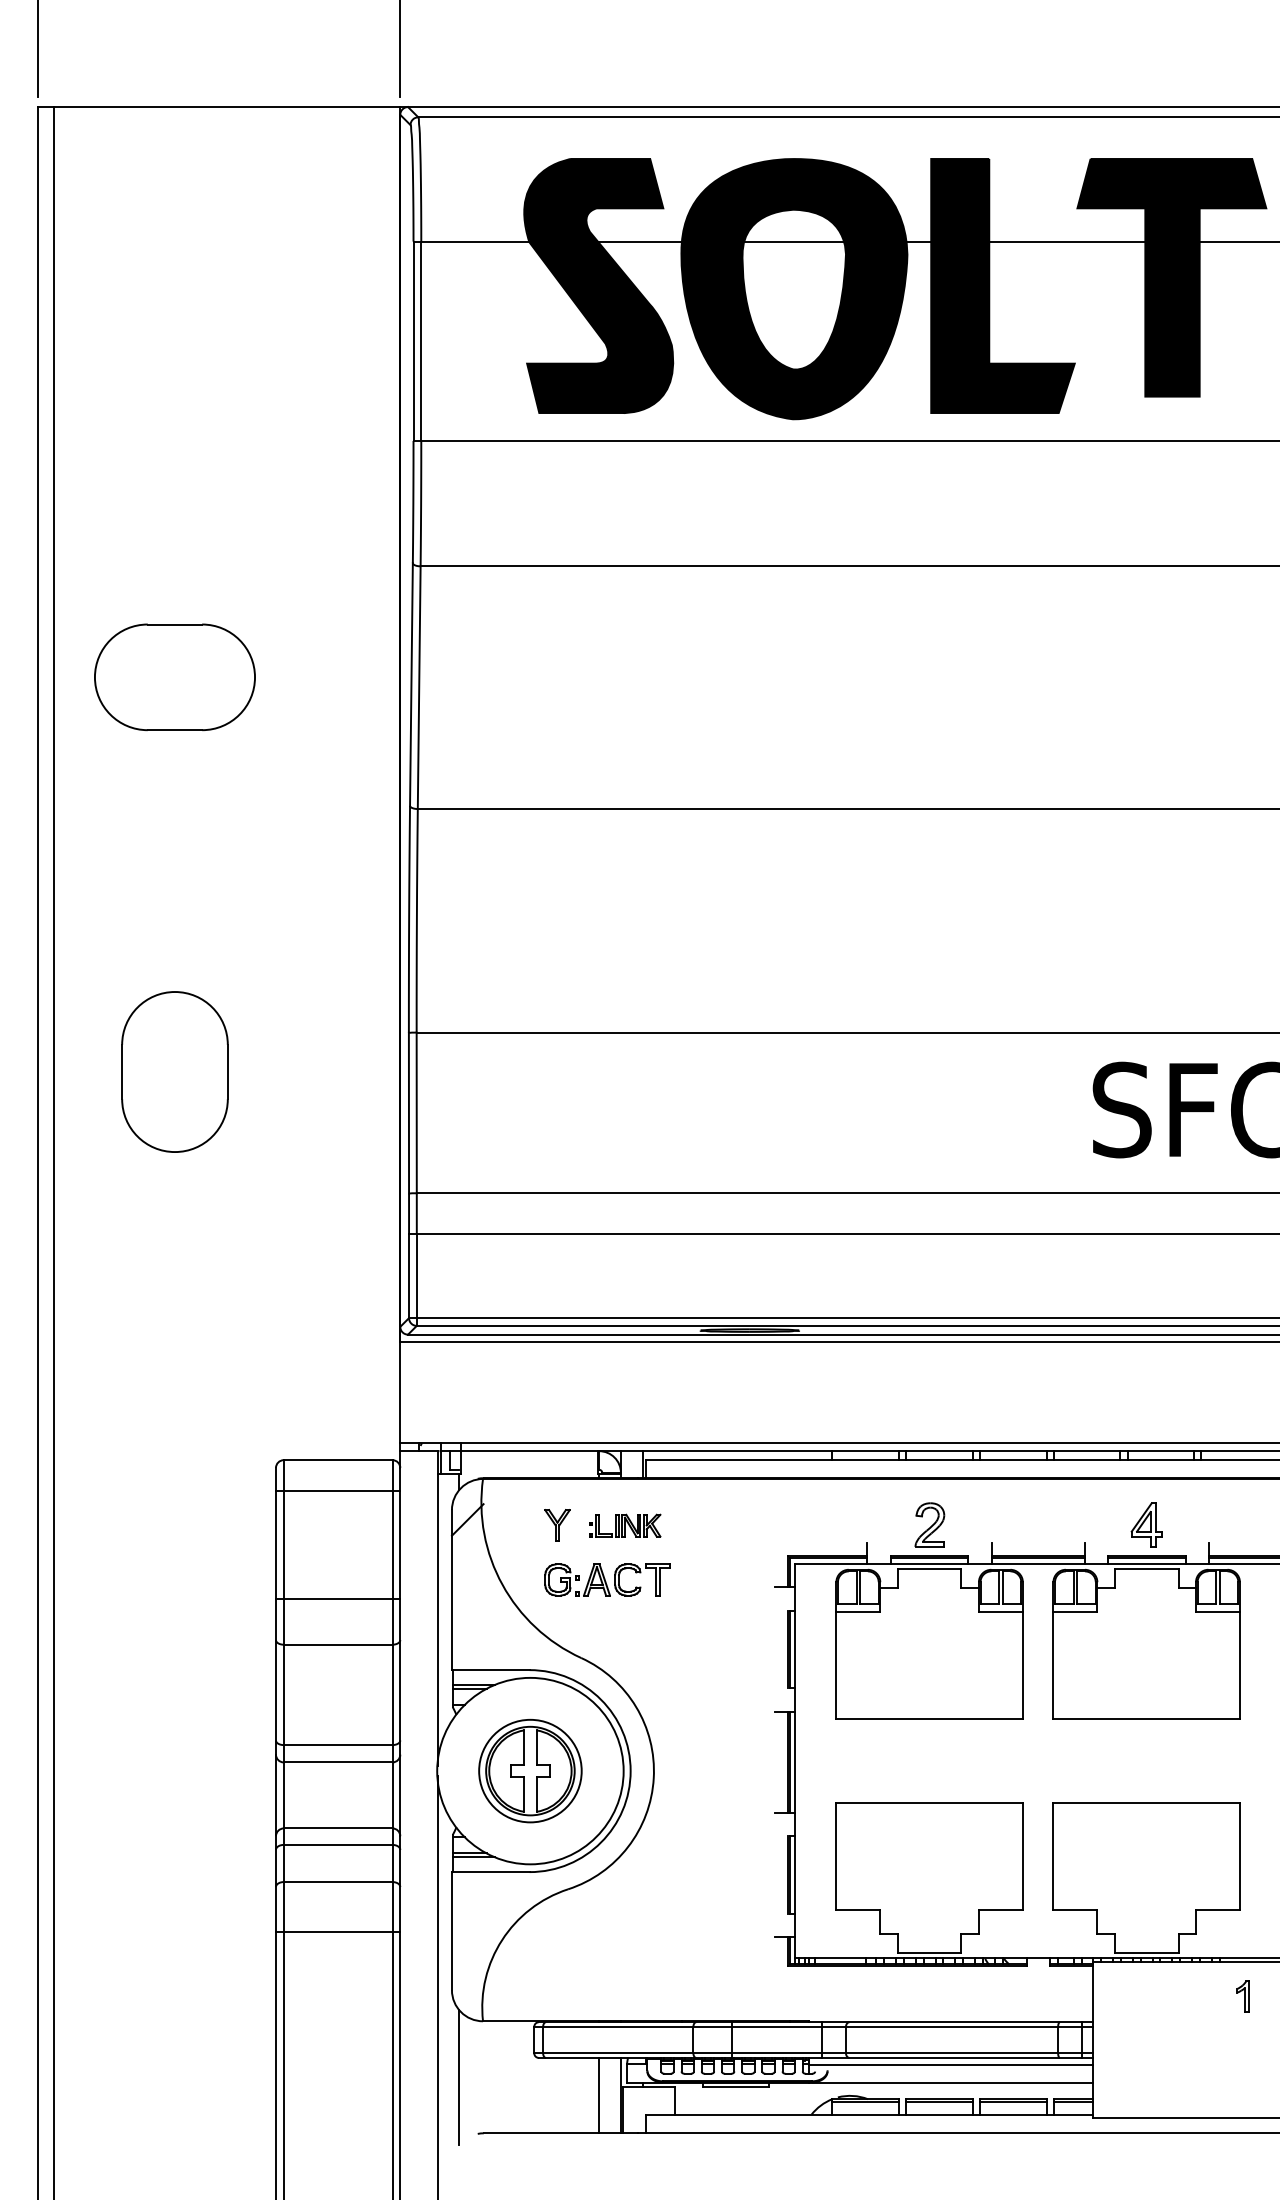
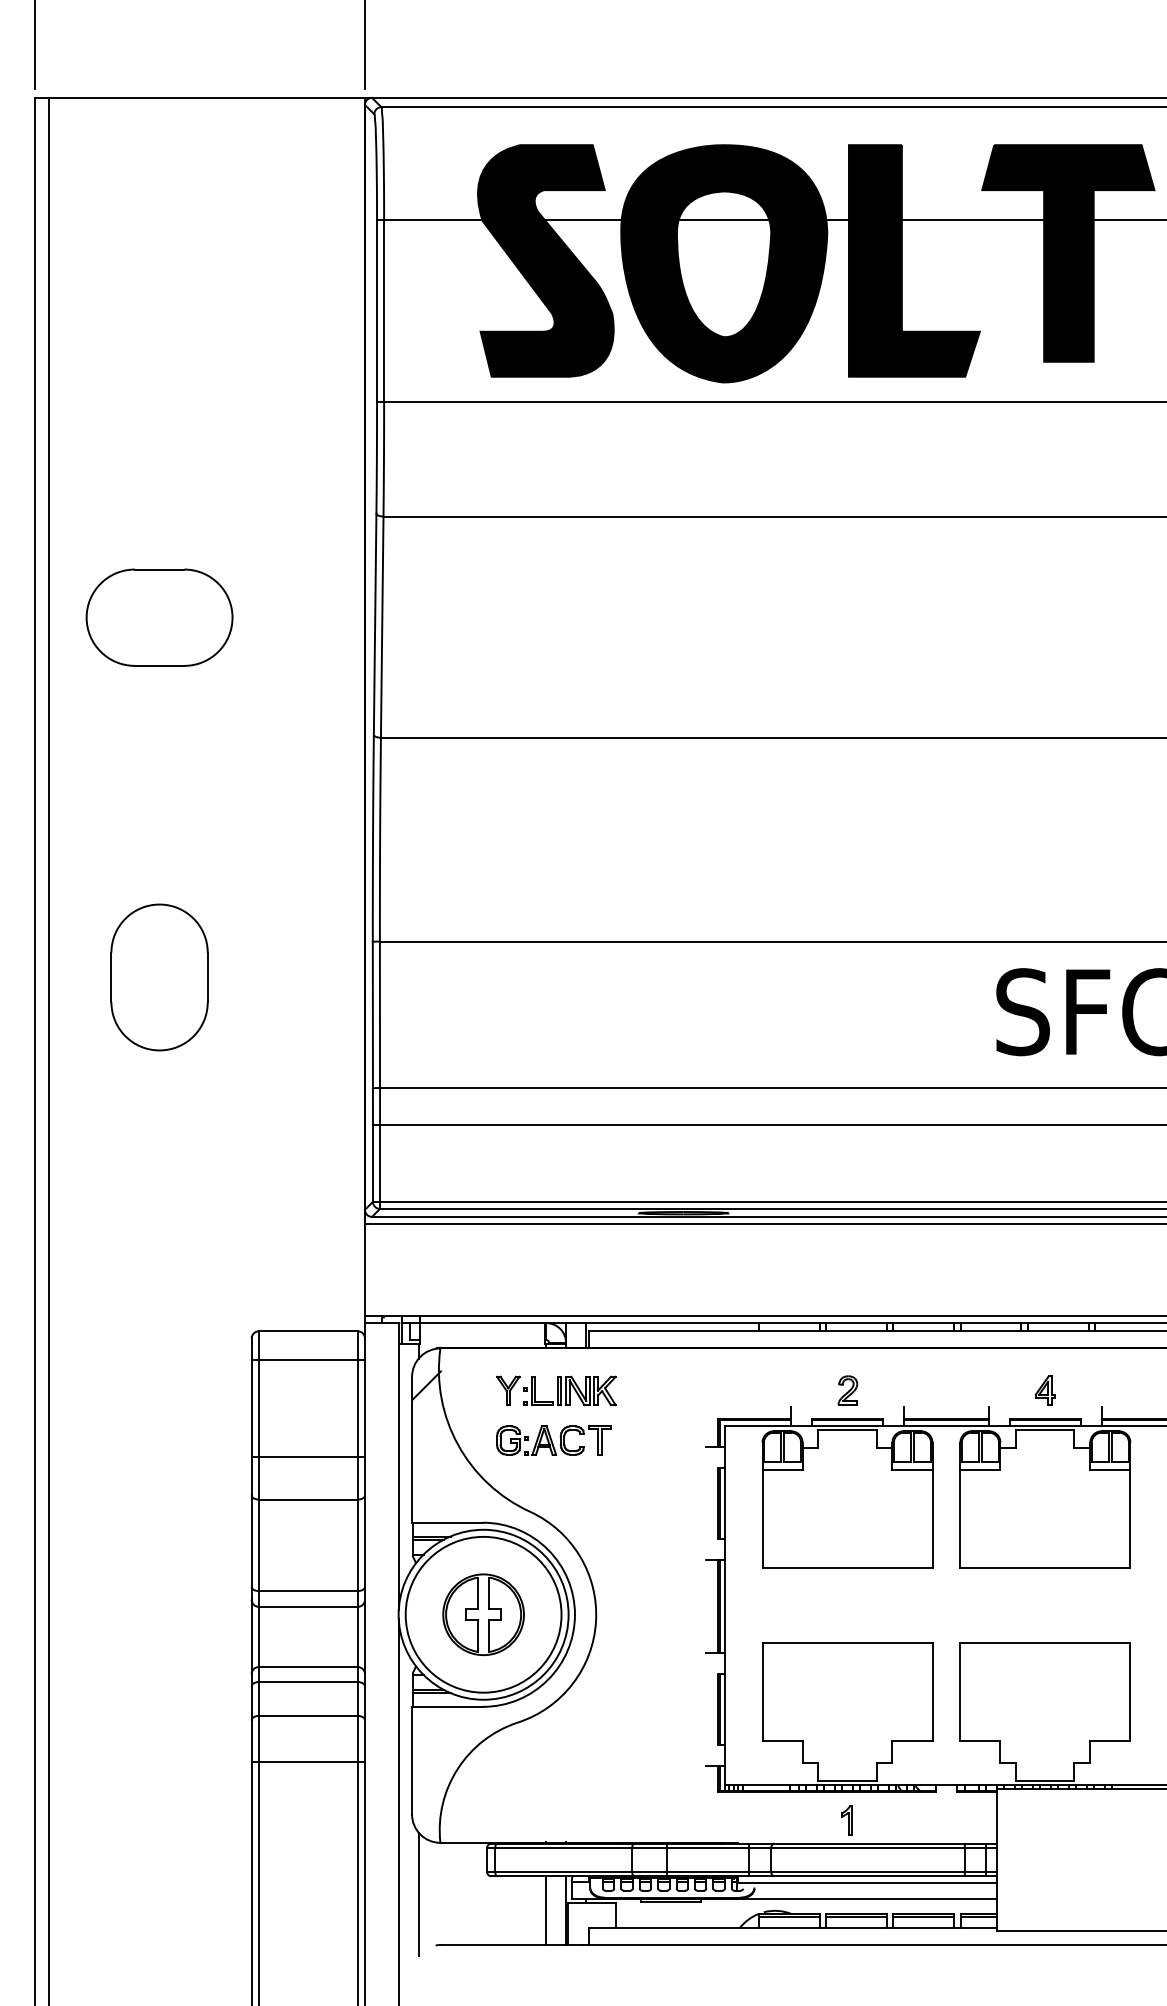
part: (930, 1524) -> (848, 1389), size x0.71
part: (1146, 1524) -> (1045, 1389), size x0.71
part: (625, 1525) -> (570, 1390), size x1.43
circle: (529, 1770) -> (482, 1614), size x1.67
part: (1242, 1996) -> (846, 1820), moved

